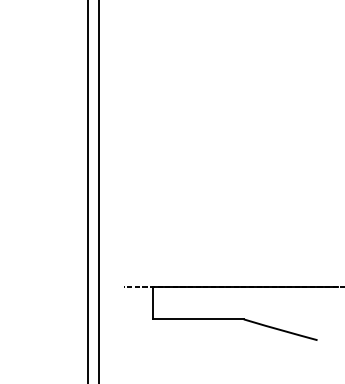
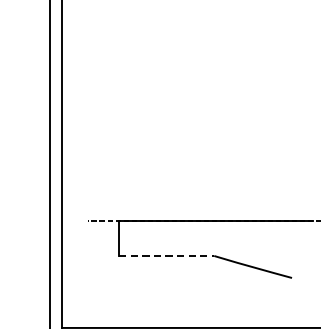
line: (199, 319) -> (167, 256), solid -> dashed

